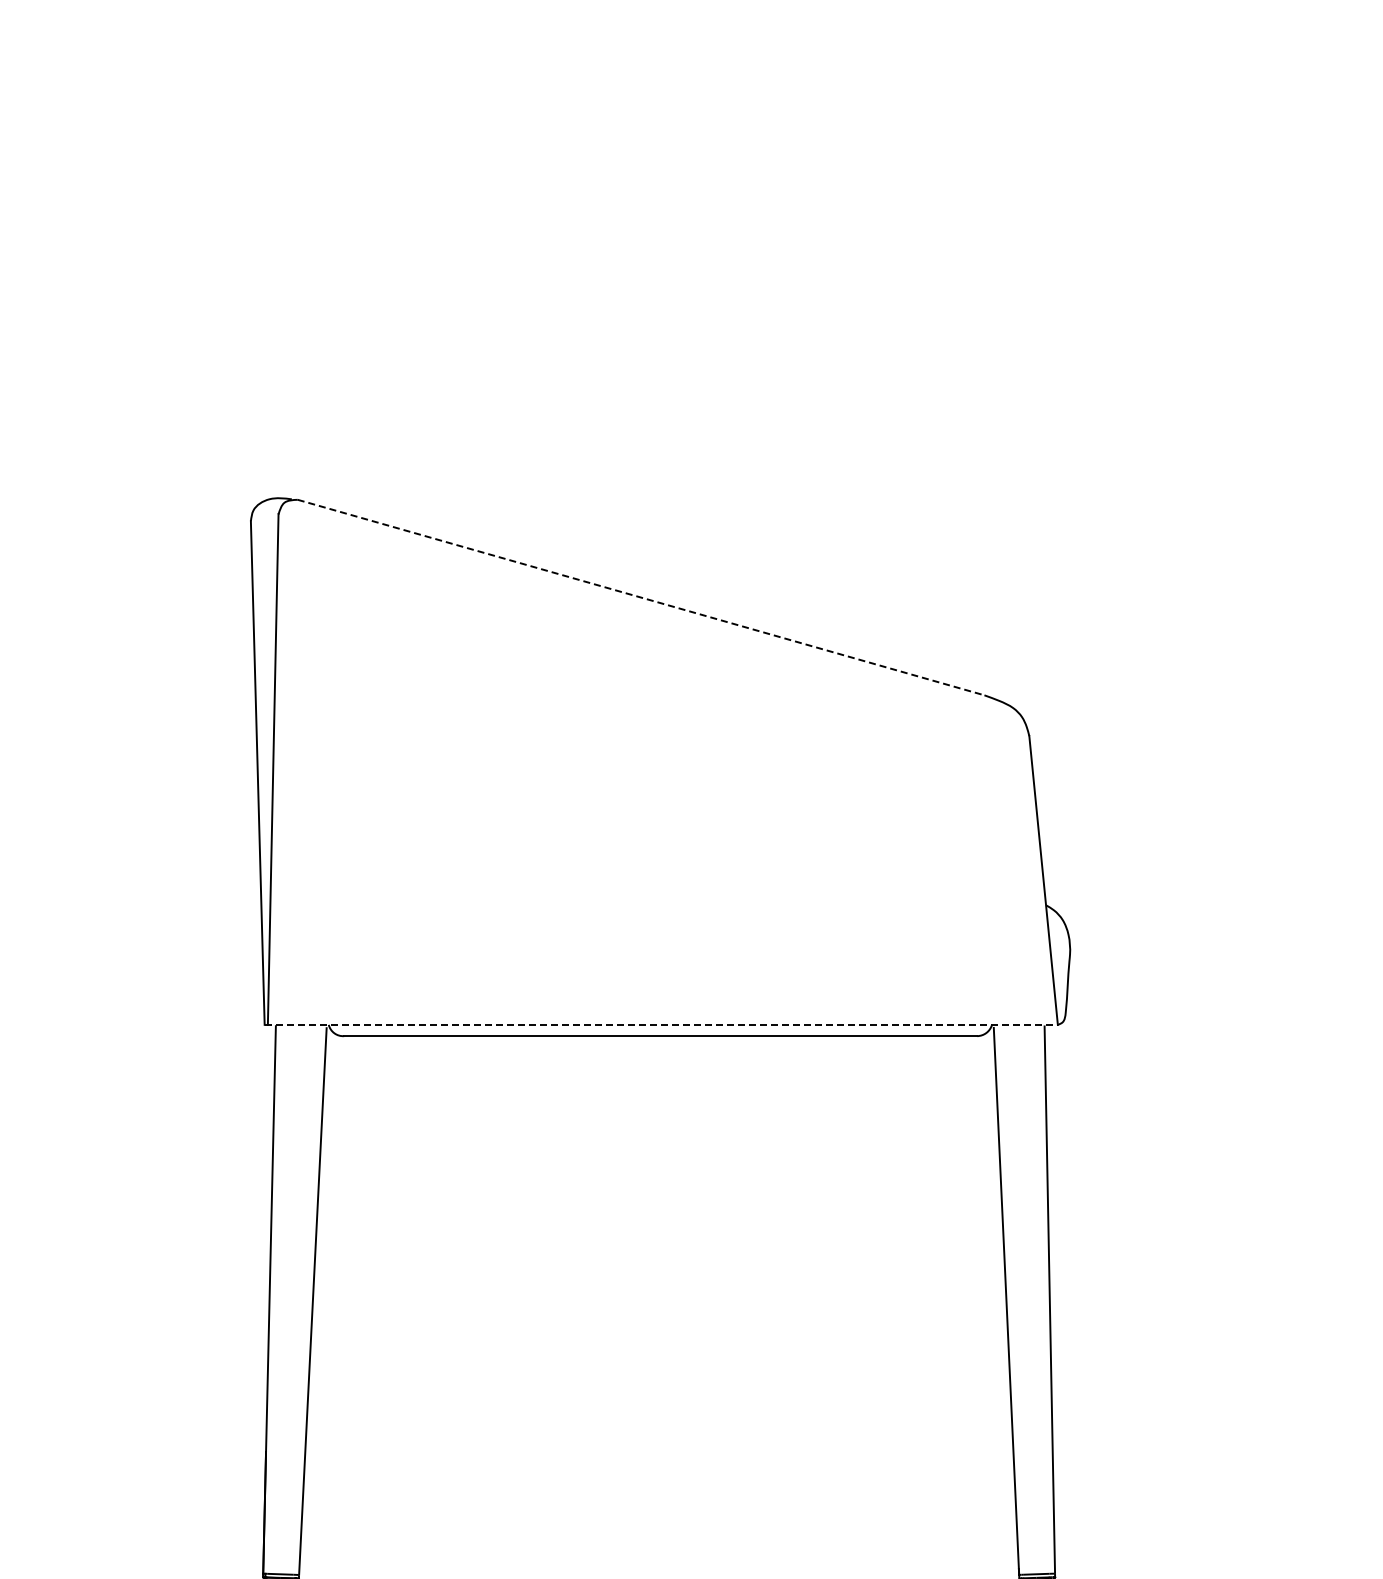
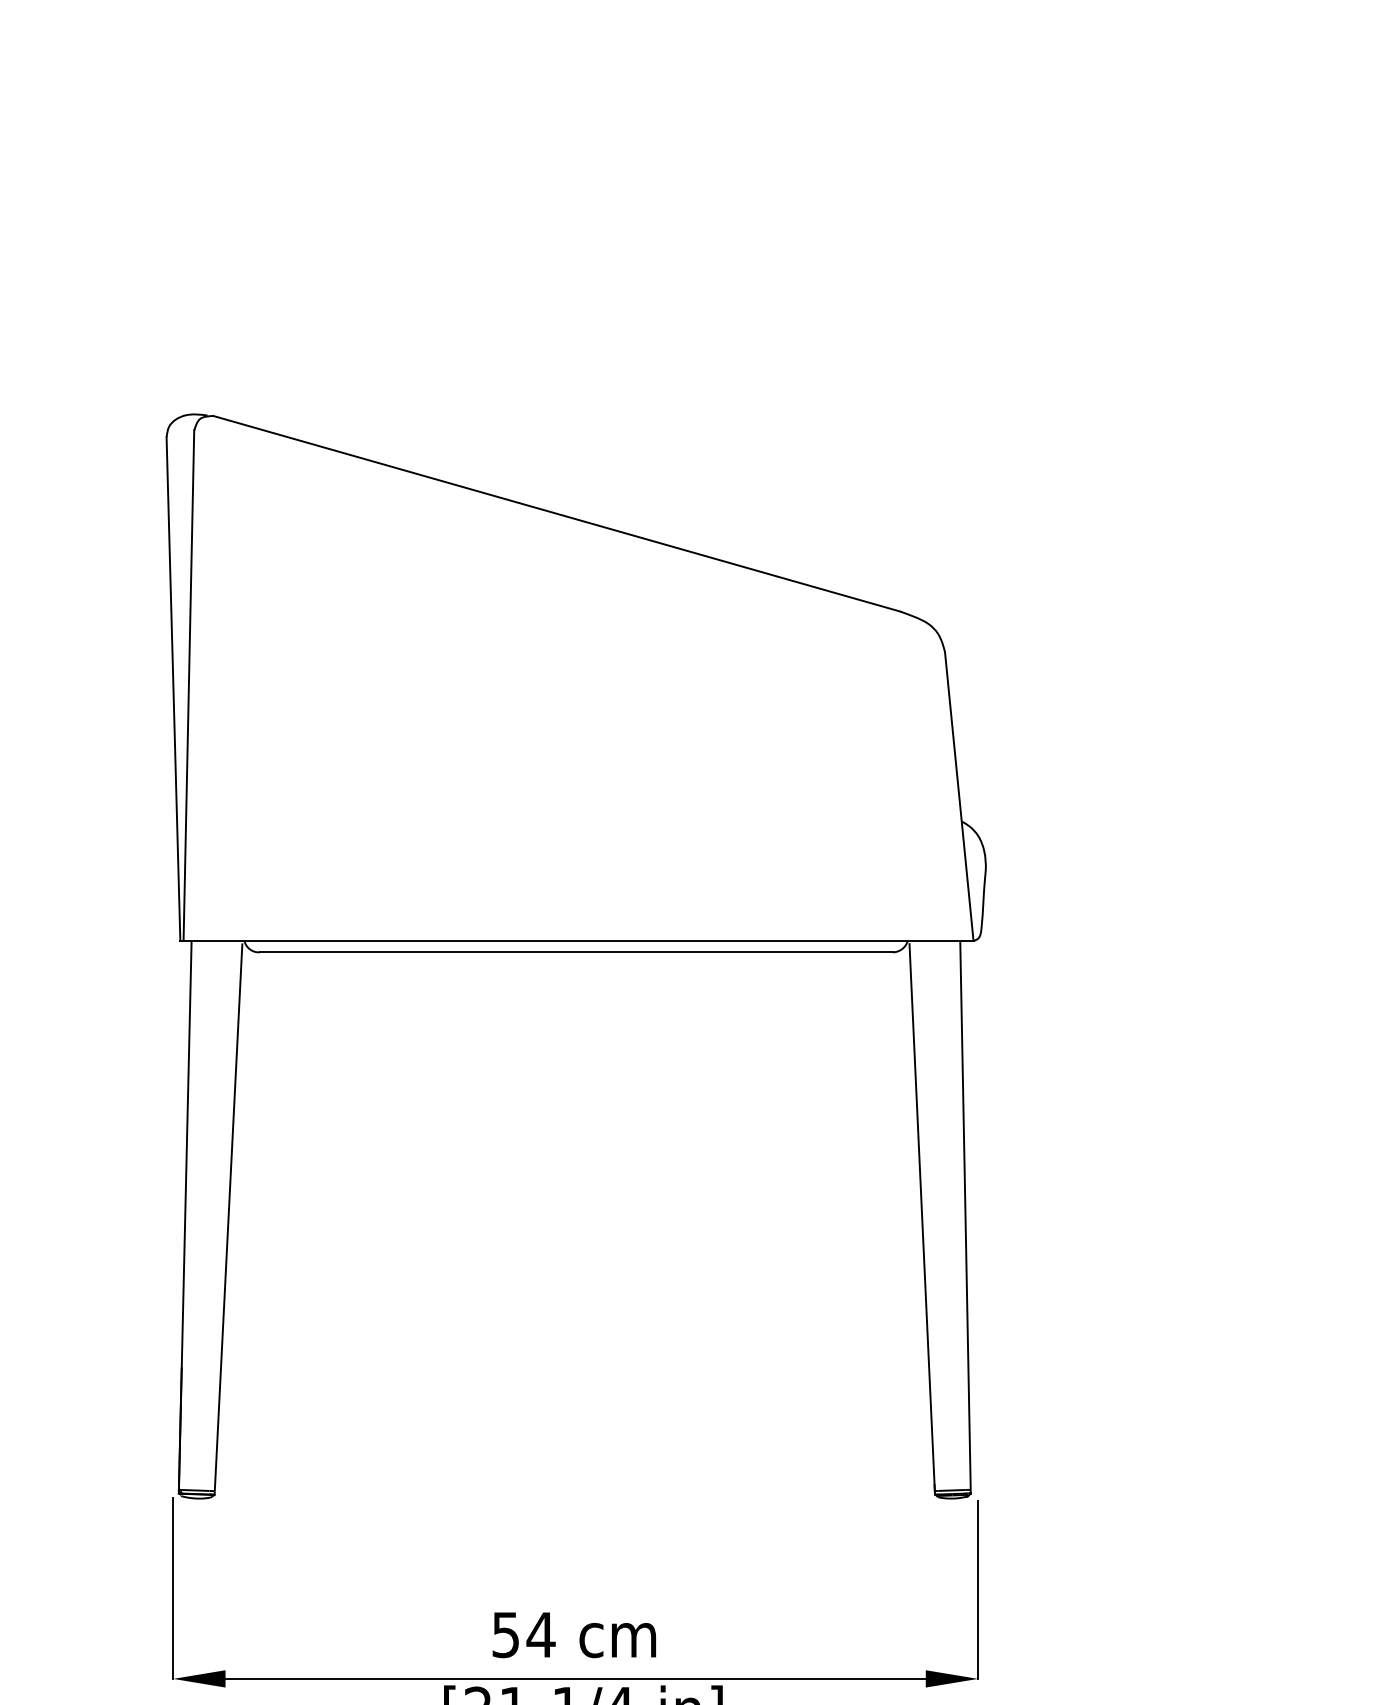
line: (640, 597) -> (556, 513), dashed -> solid
line: (660, 1025) -> (576, 941), dashed -> solid

